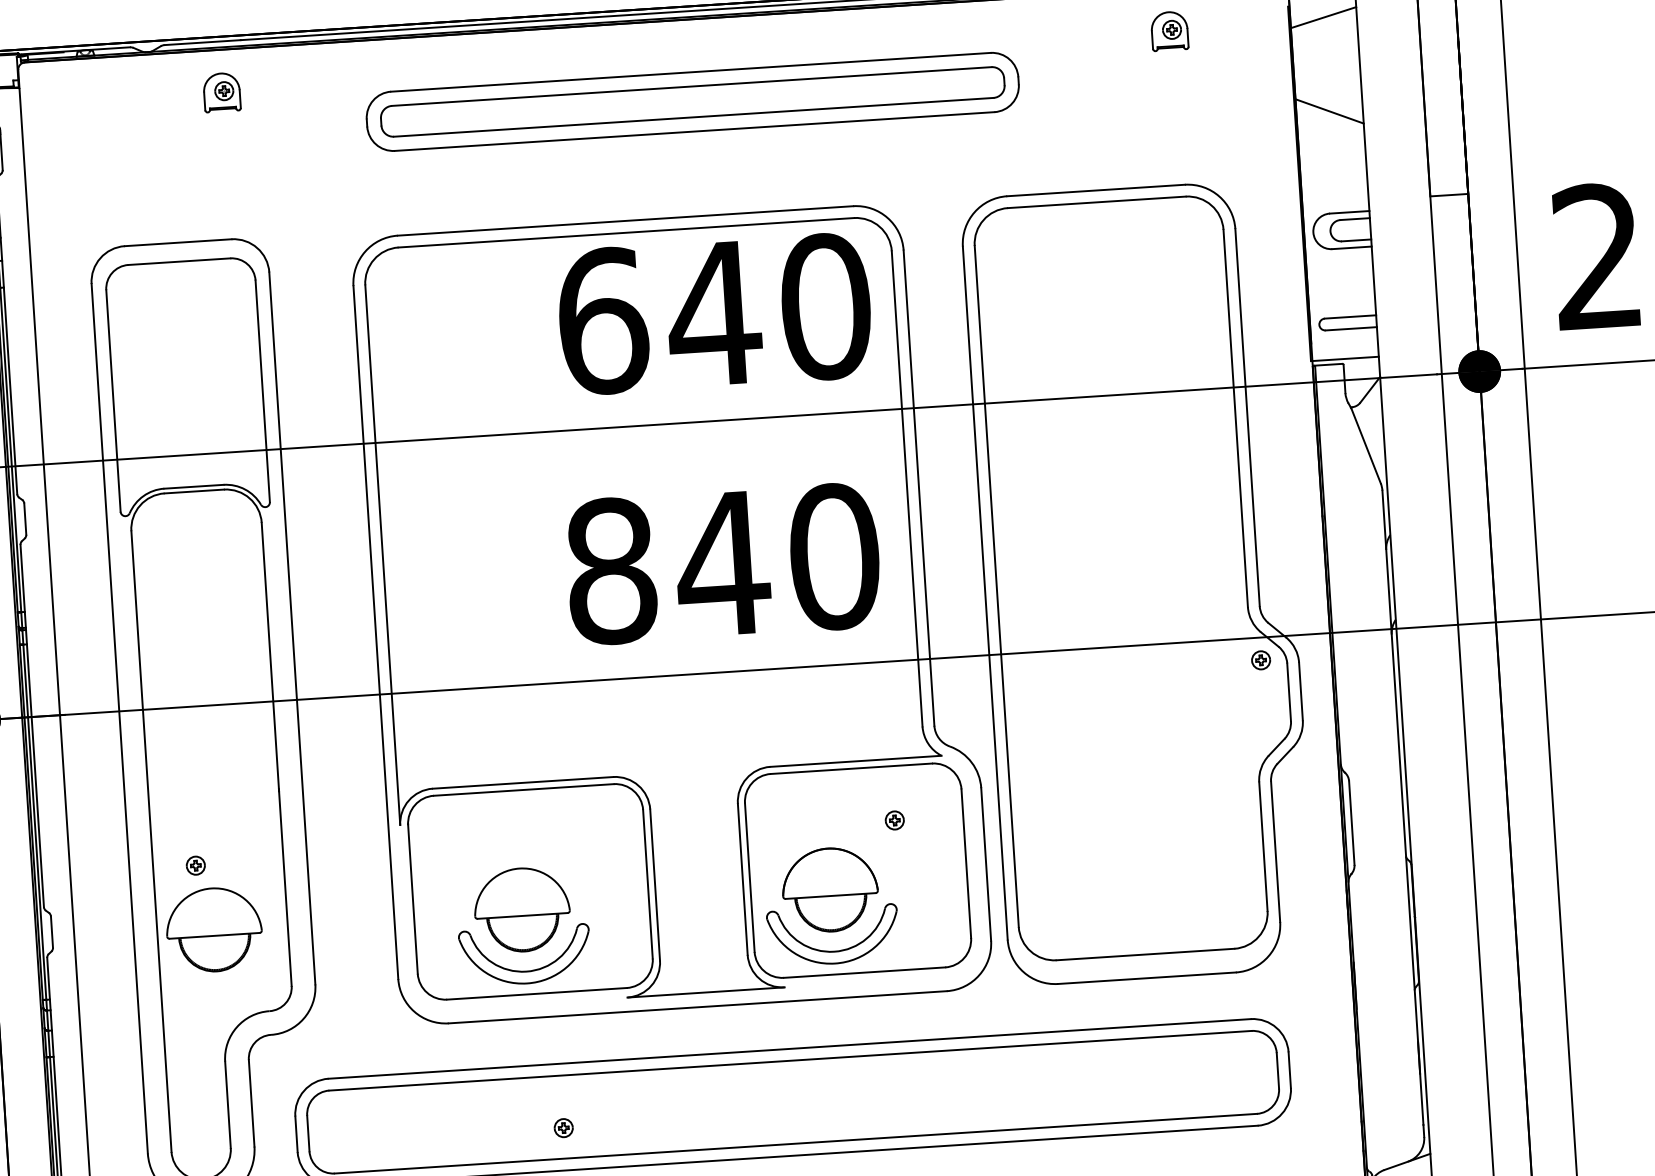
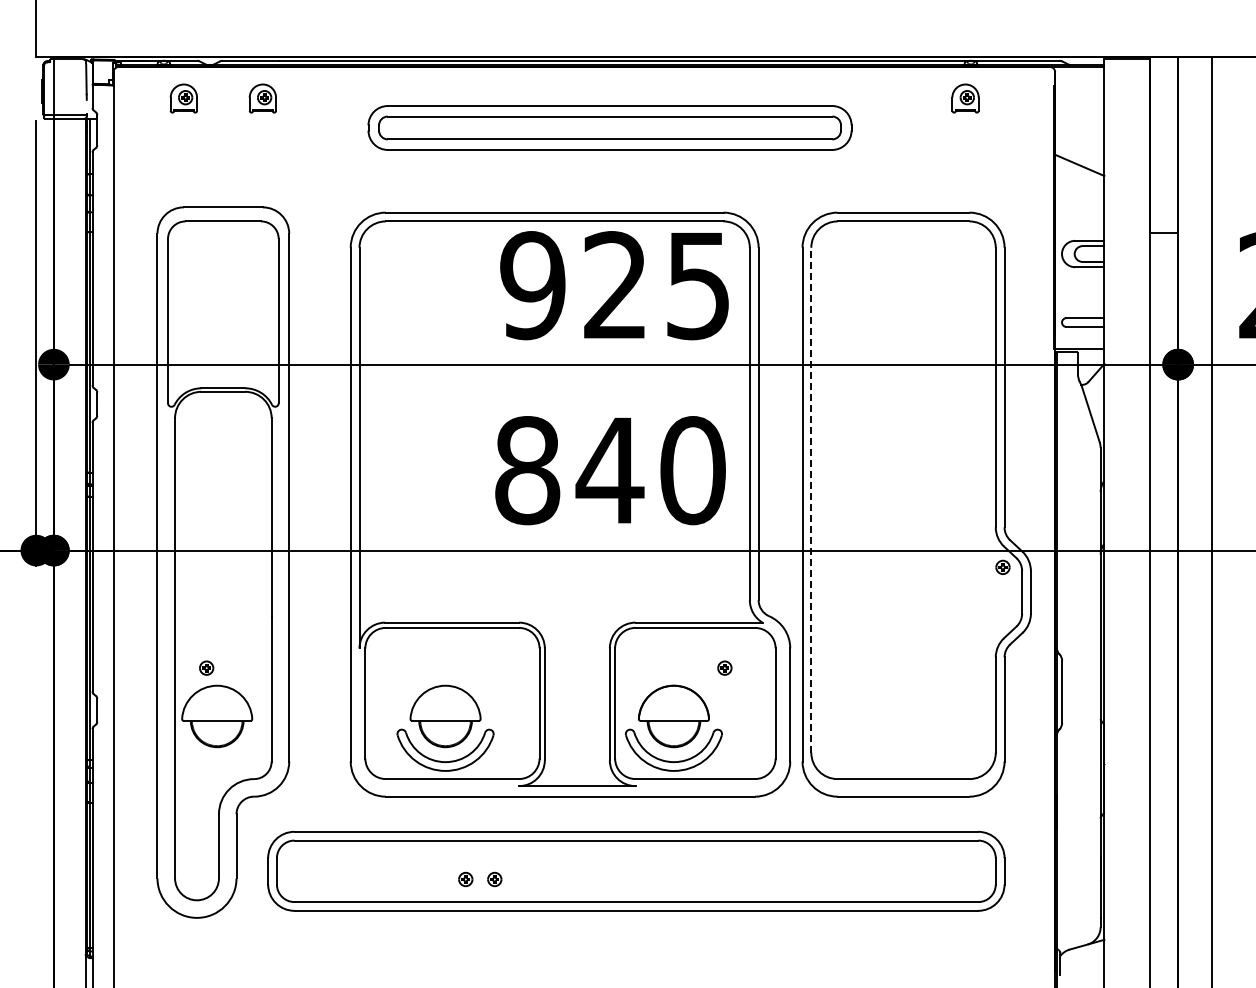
line: (1323, 17) -> (1079, 95), removed
part: (114, 99) -> (183, 98), added
text: (713, 313) -> (615, 285), 640 -> 925
line: (996, 585) -> (811, 499), solid -> dashed
part: (602, 1125) -> (494, 879), added

